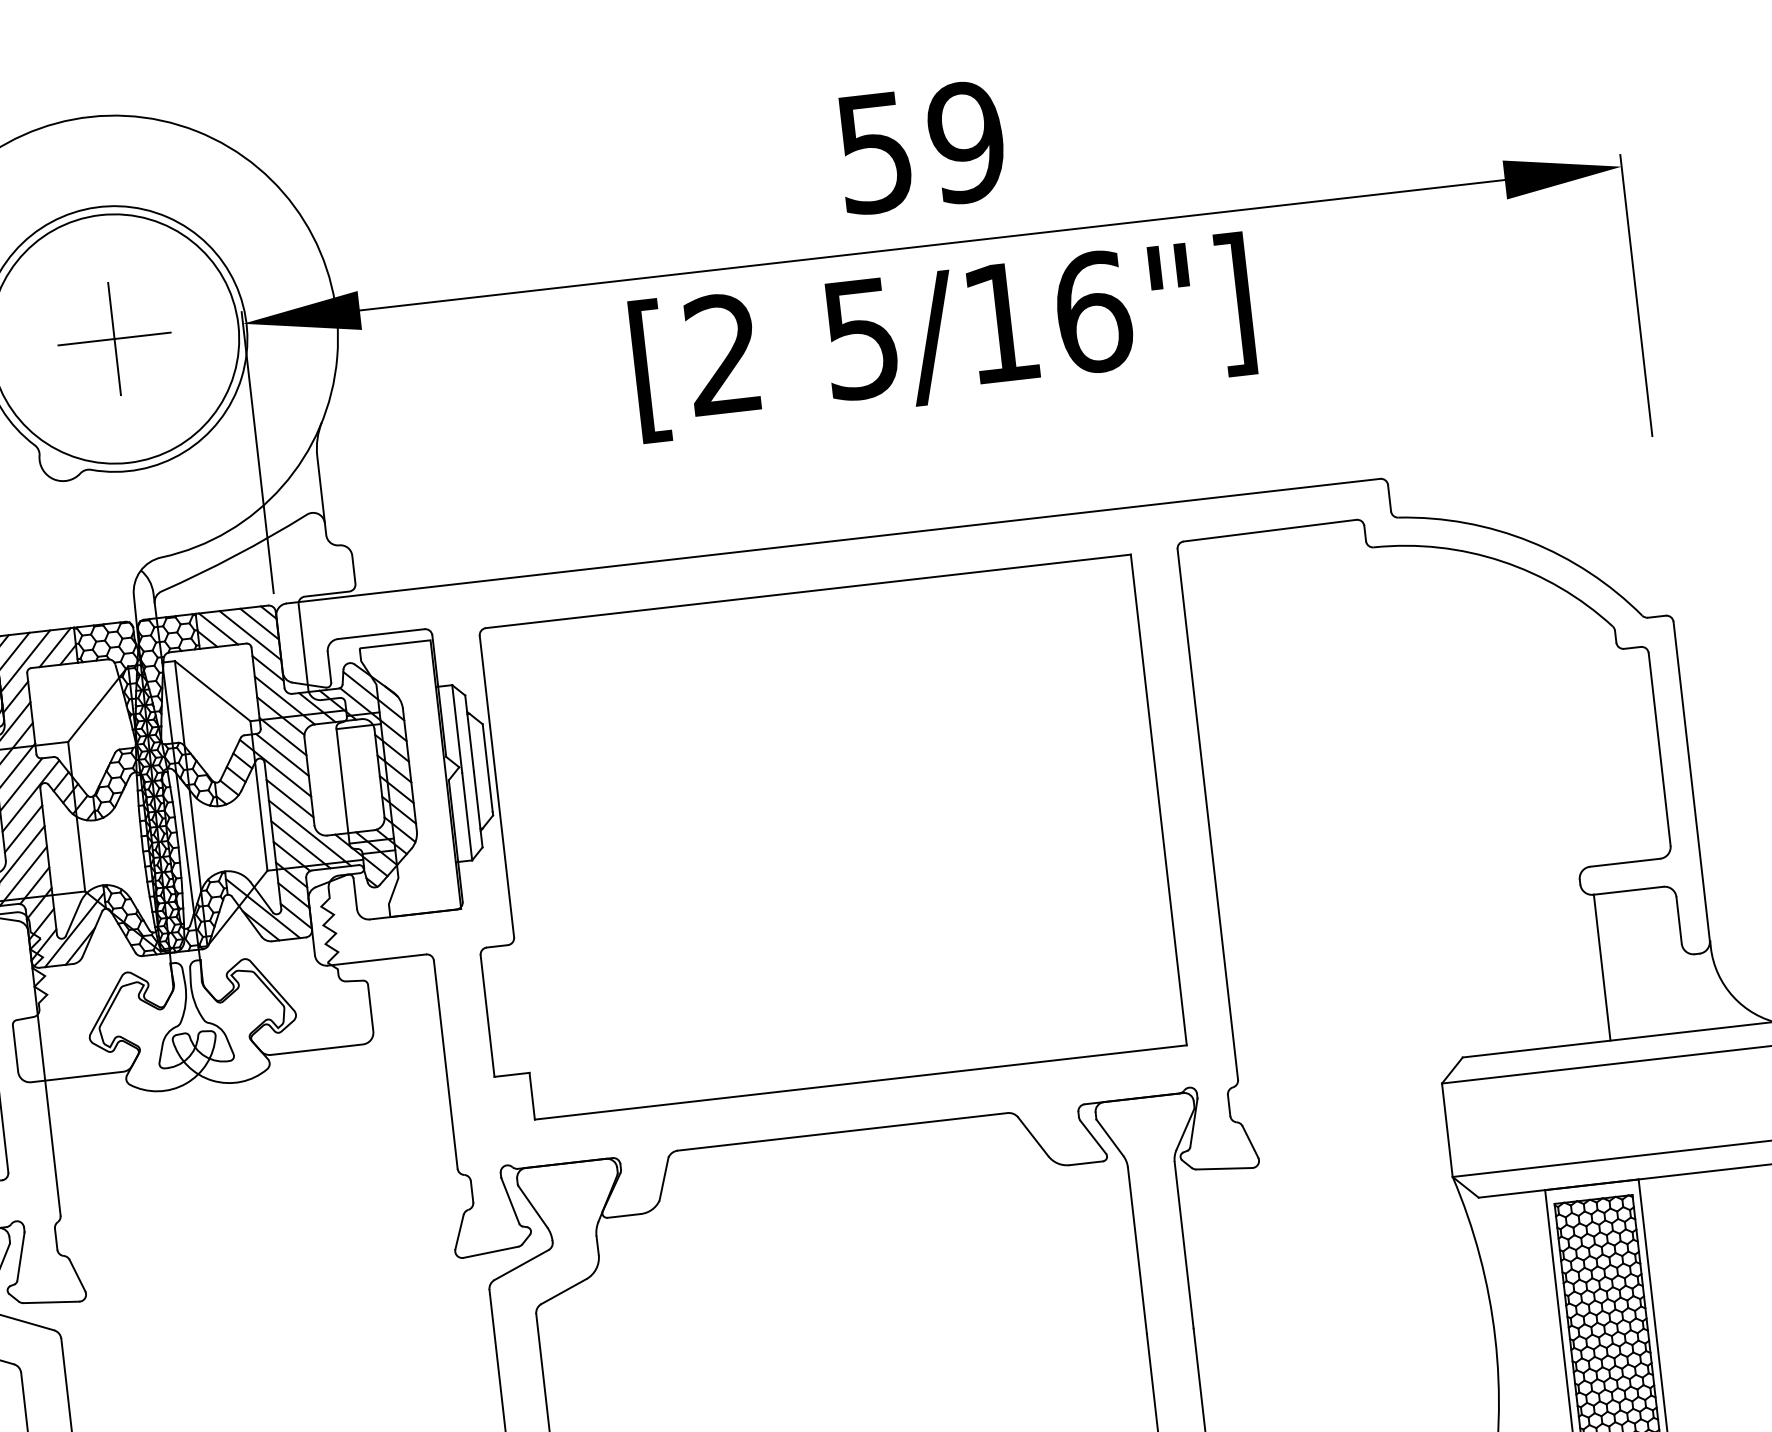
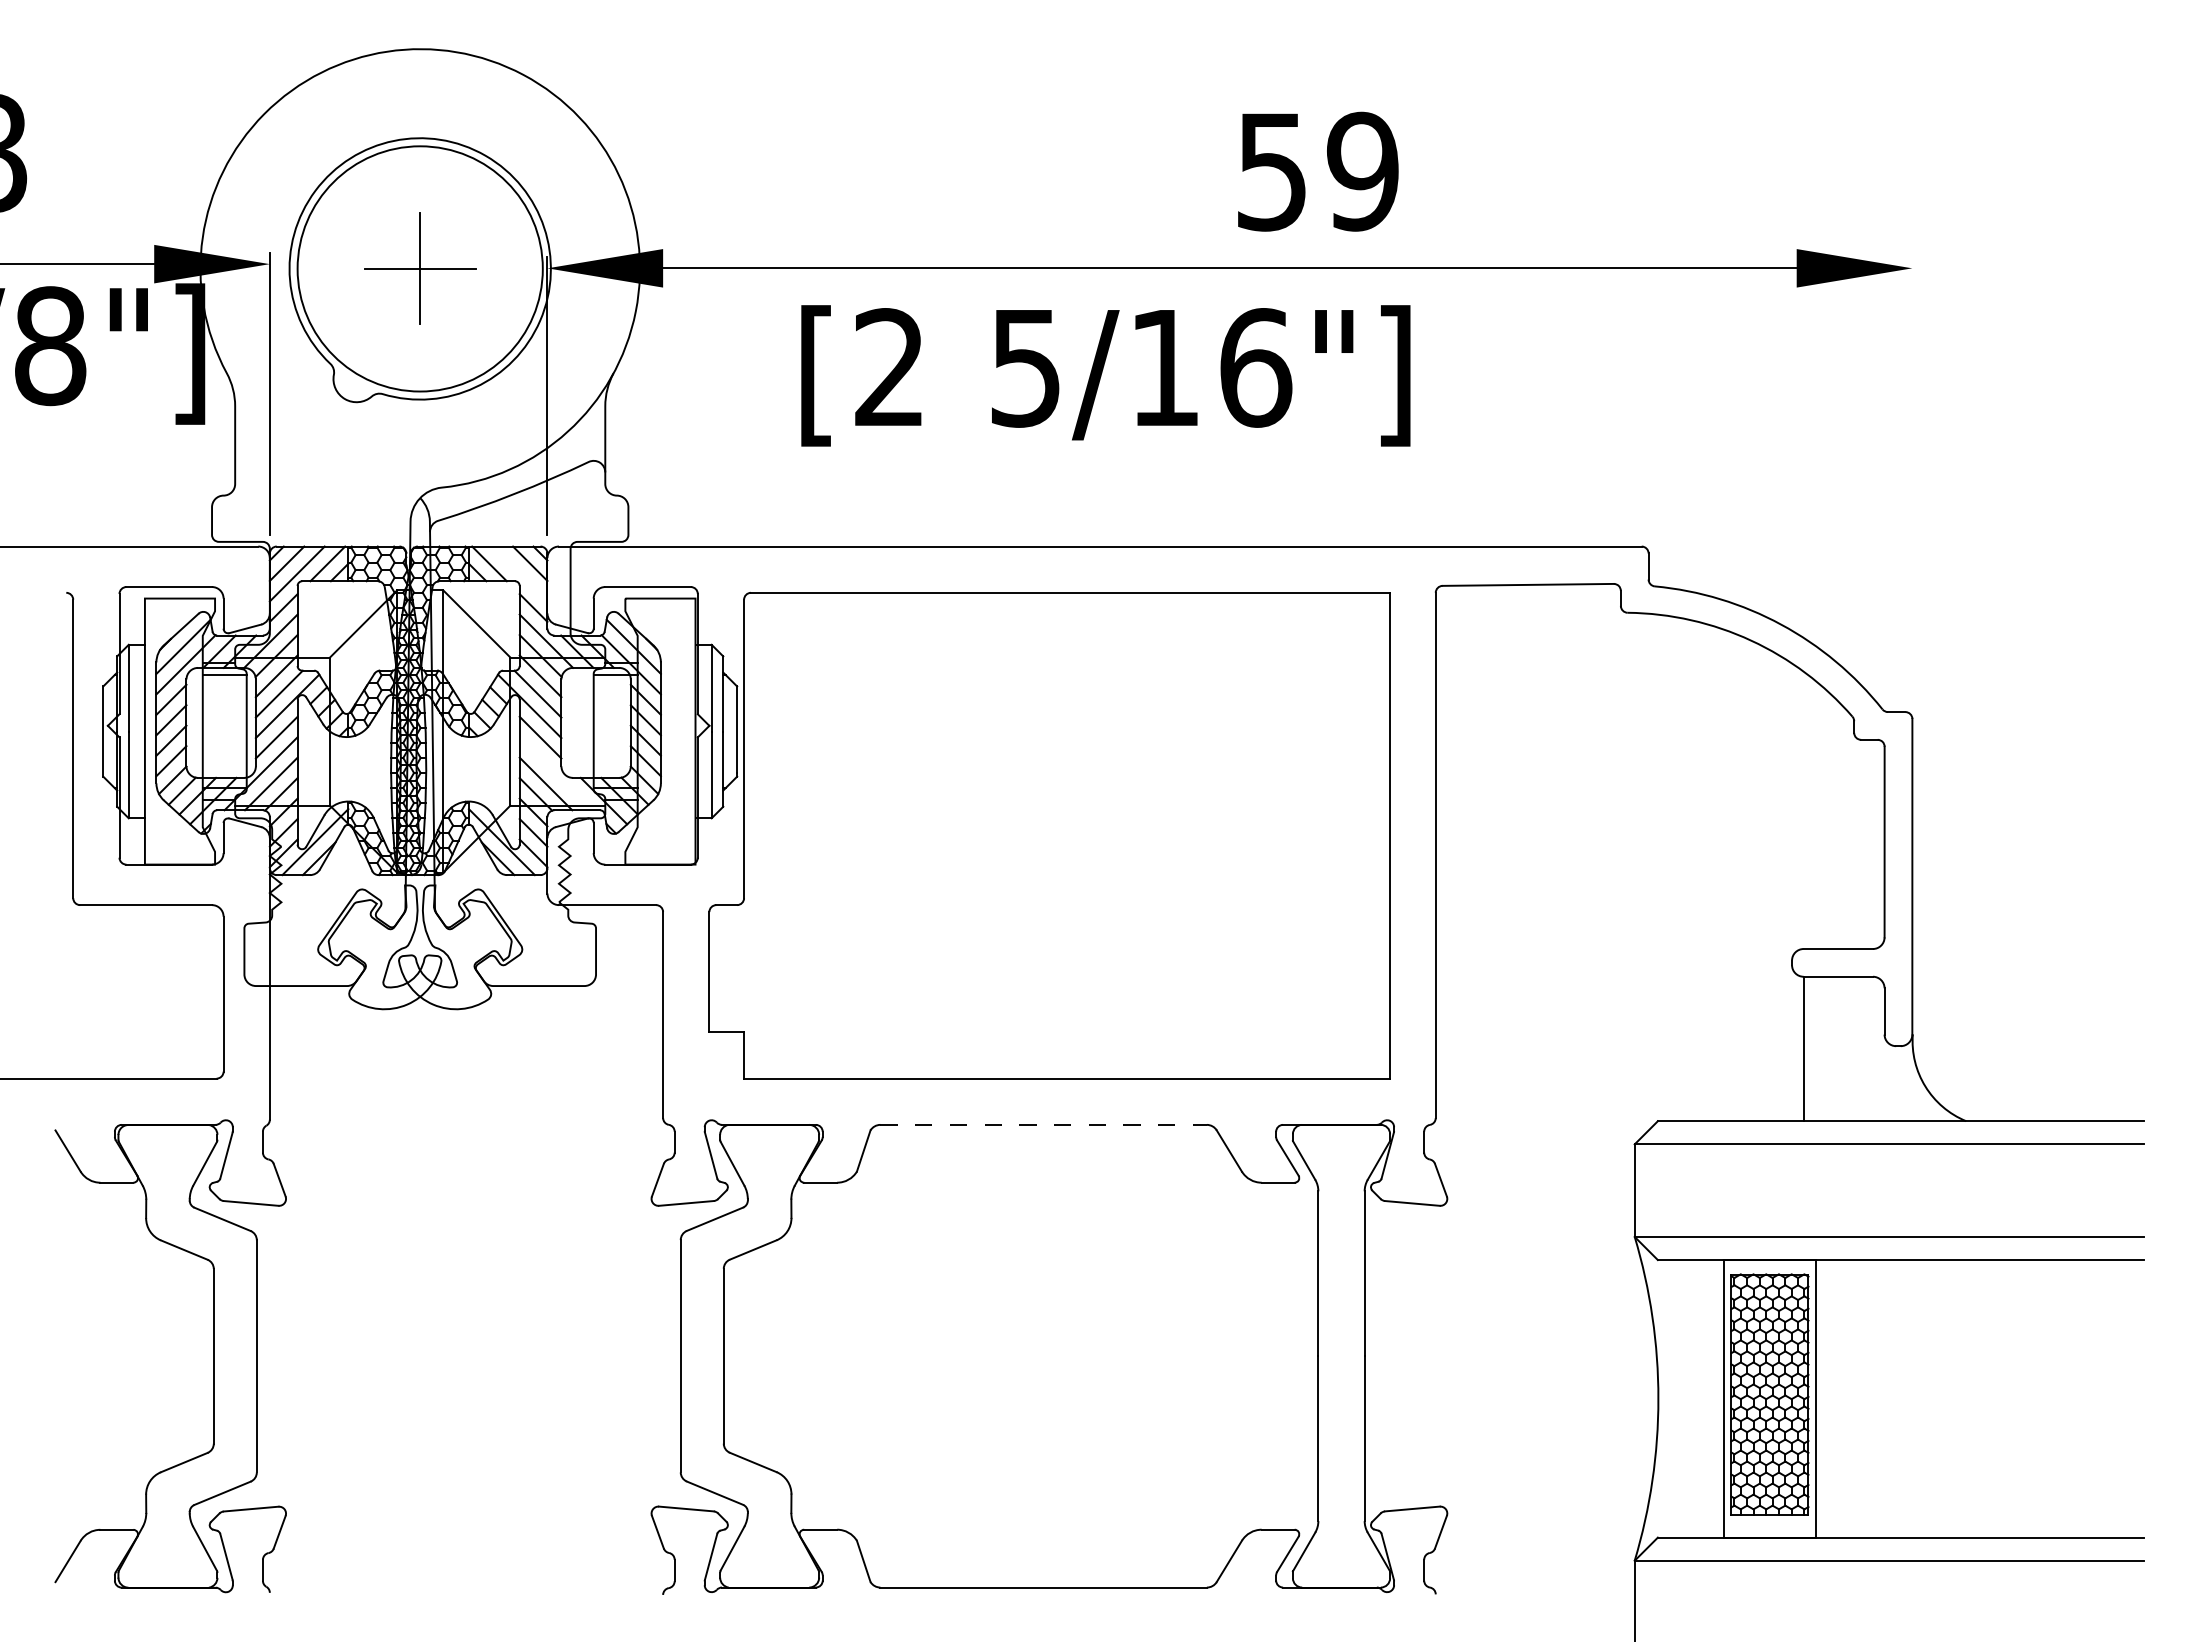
text: (921, 147) -> (1318, 171), moved
line: (1636, 295) -> (1912, 395), removed
text: (942, 337) -> (1105, 375), moved
line: (249, 635) -> (519, 573), removed
line: (309, 833) -> (555, 773), removed
line: (843, 1131) -> (1044, 1124), solid -> dashed

